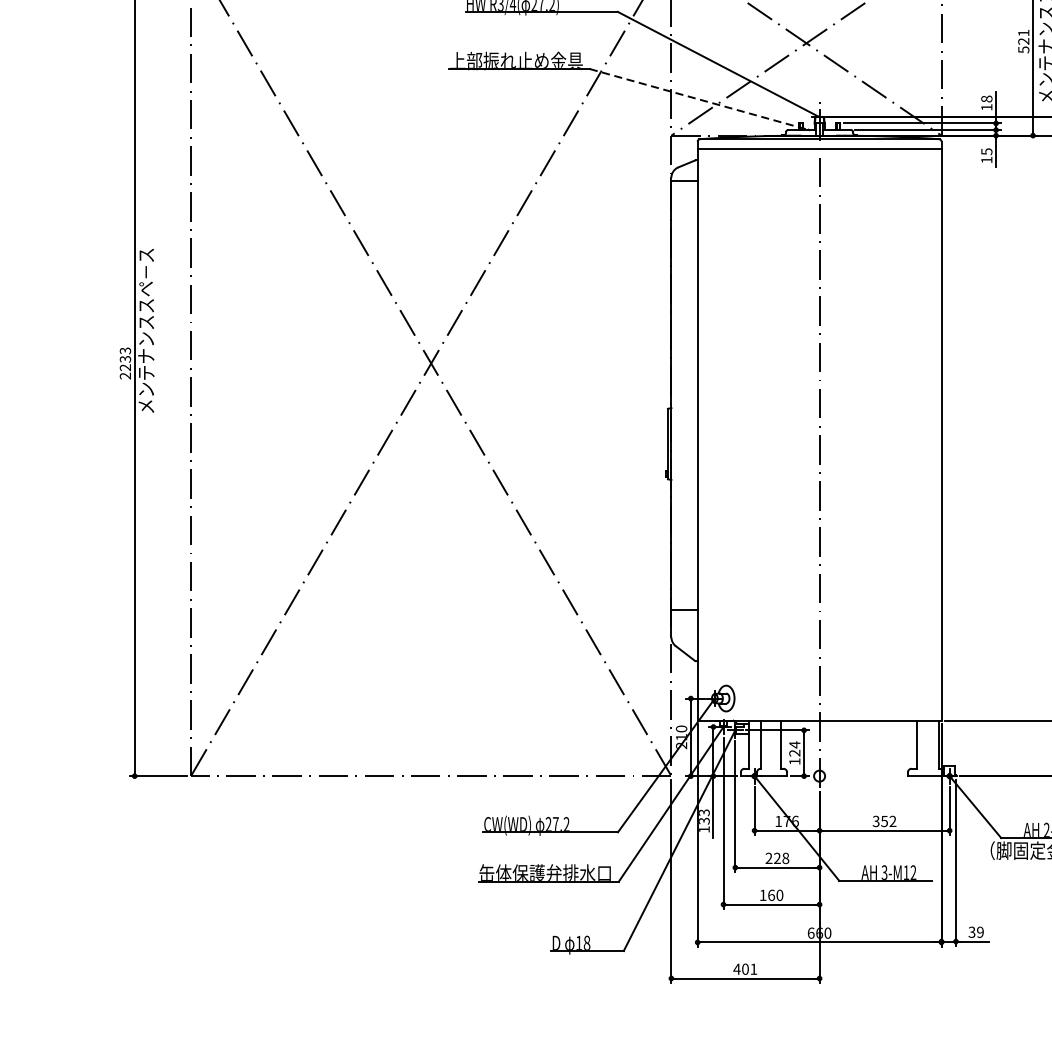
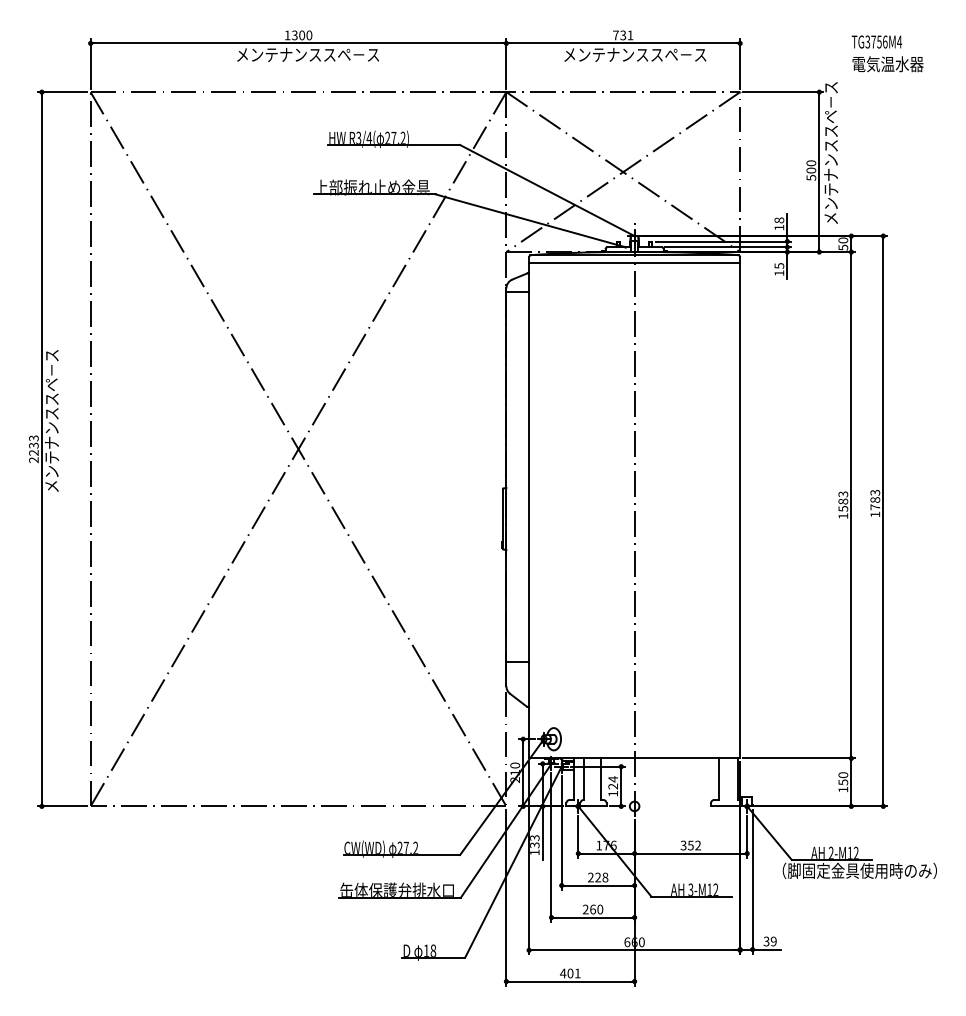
text: (1023, 36) -> (811, 166), 521 -> 500
line: (699, 99) -> (530, 220), dashed -> solid
text: (762, 895) -> (585, 909), 160 -> 260

